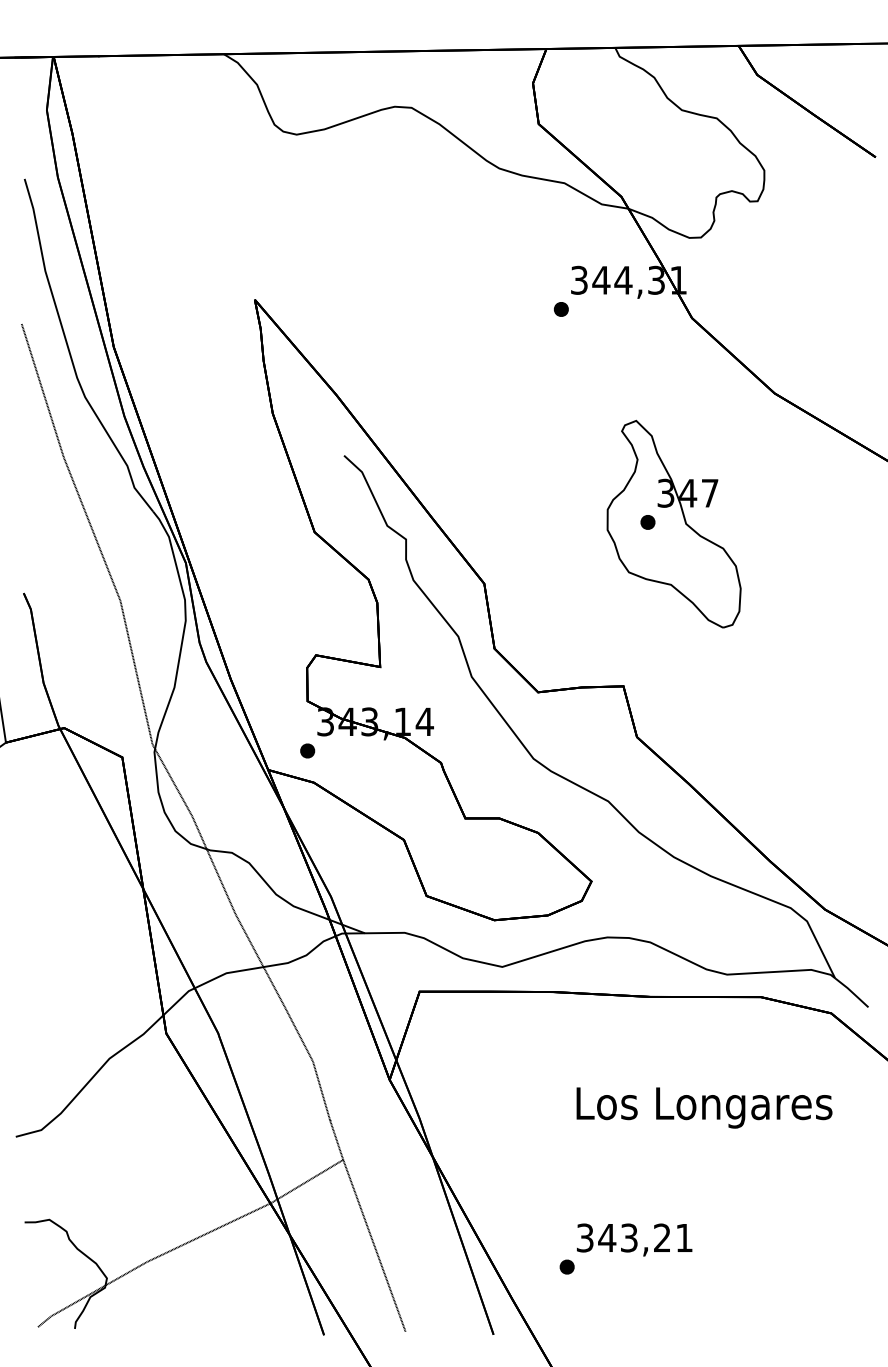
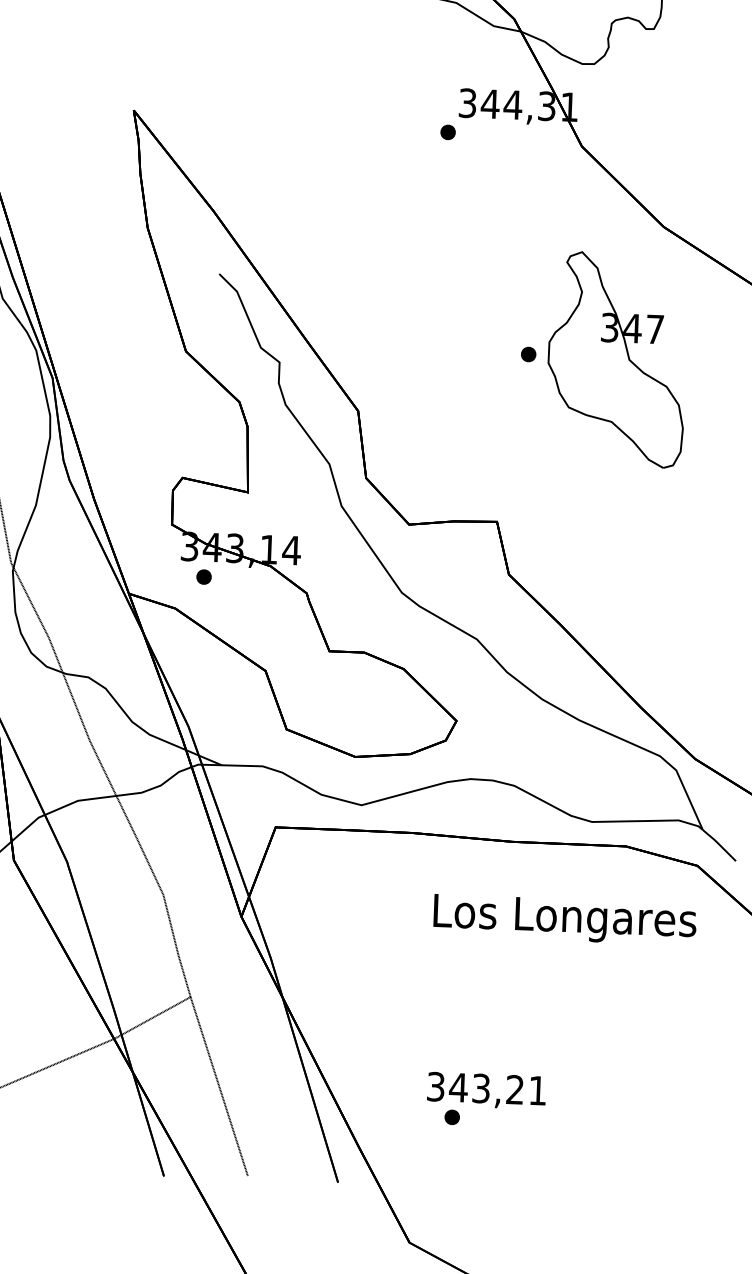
part: (673, 523) -> (616, 358), moved
part: (307, 750) -> (203, 576), moved
text: (704, 1107) -> (565, 919), moved
part: (566, 1266) -> (451, 1116), moved

